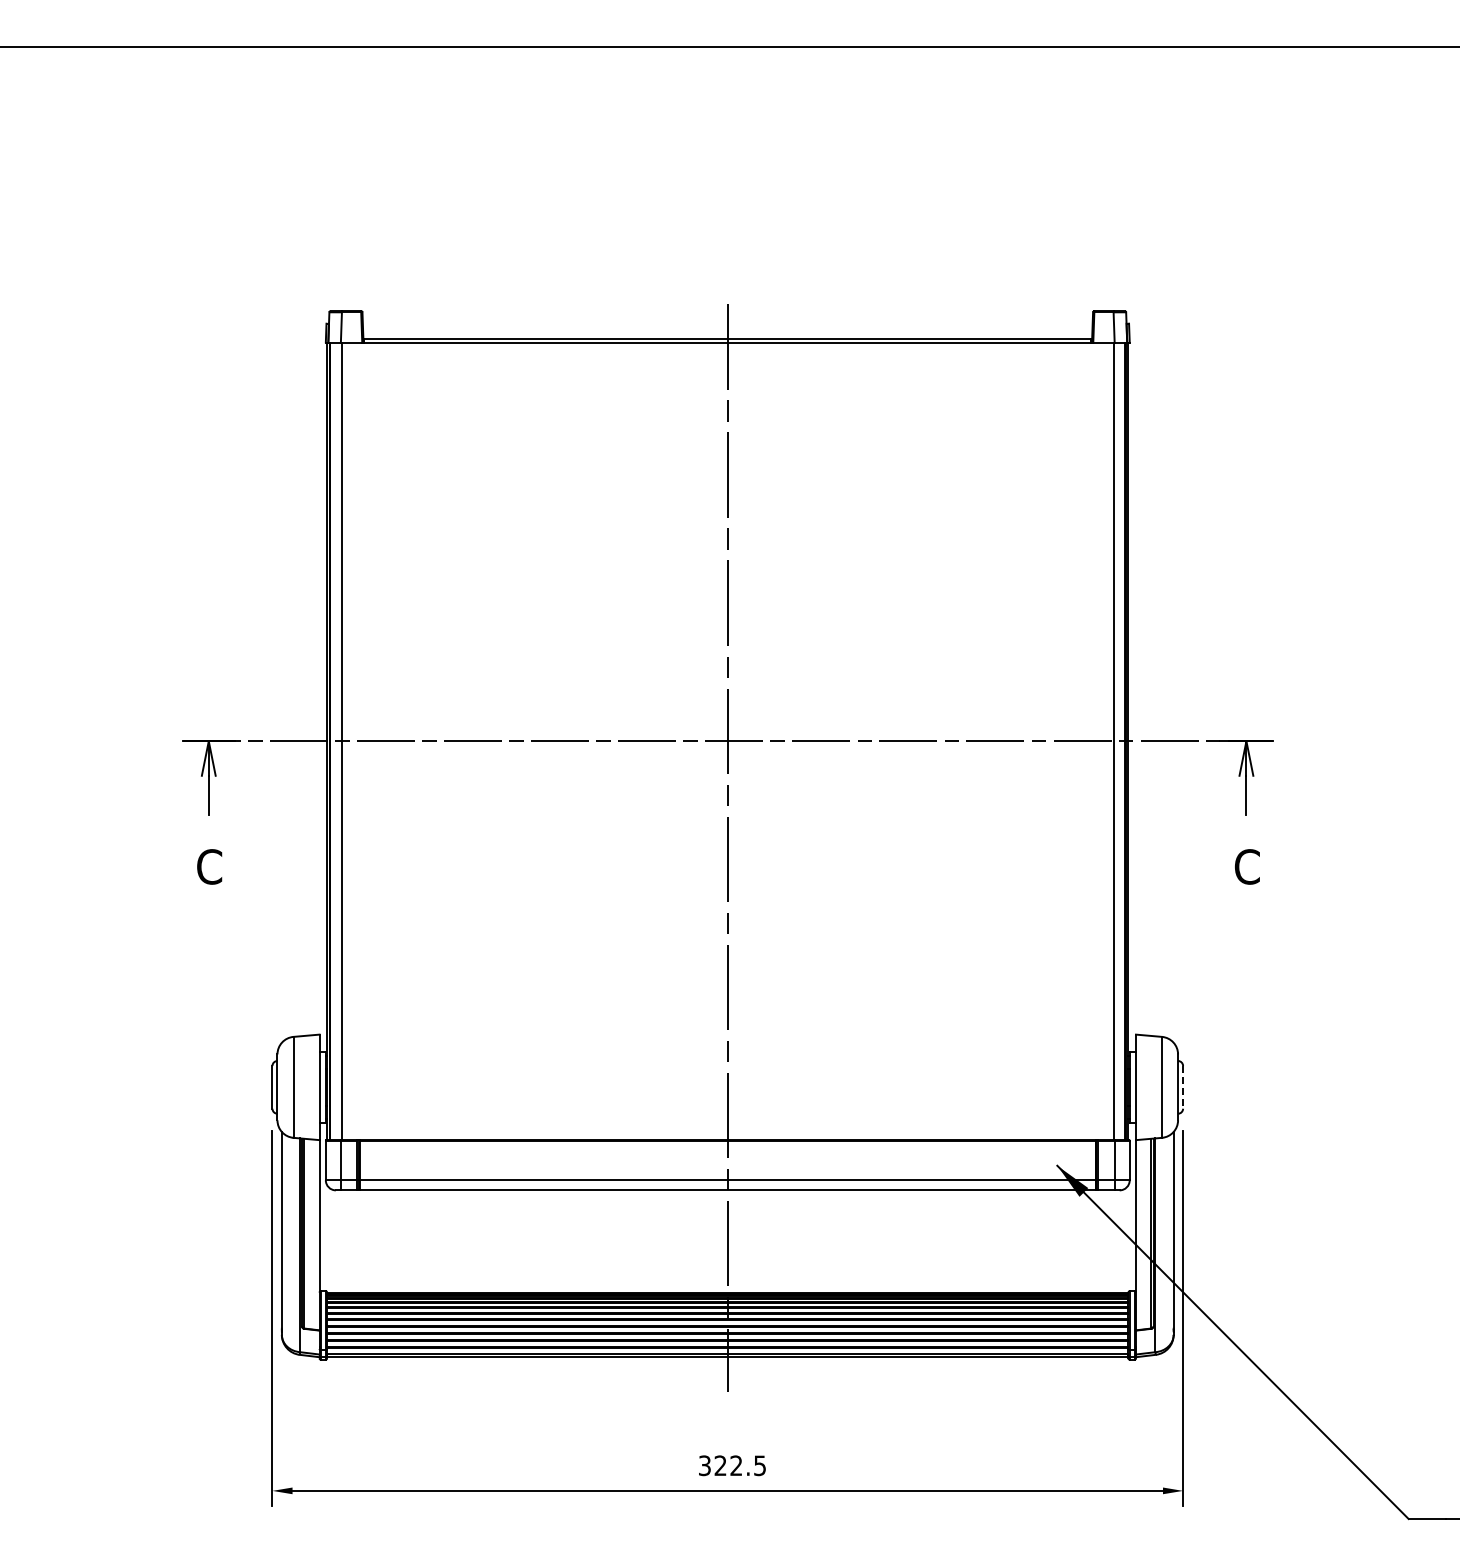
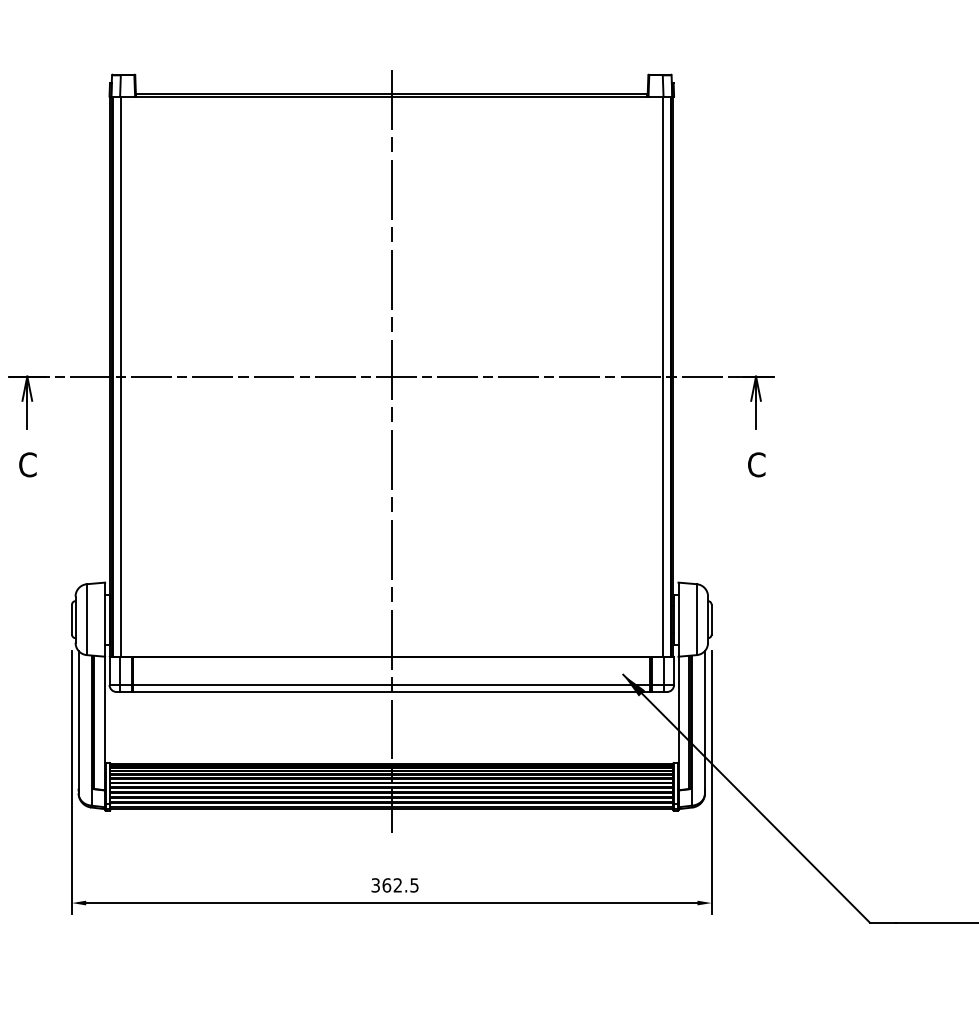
line: (1183, 1087) -> (711, 619), dashed -> solid
text: (720, 1465) -> (386, 885), 322.5 -> 362.5

